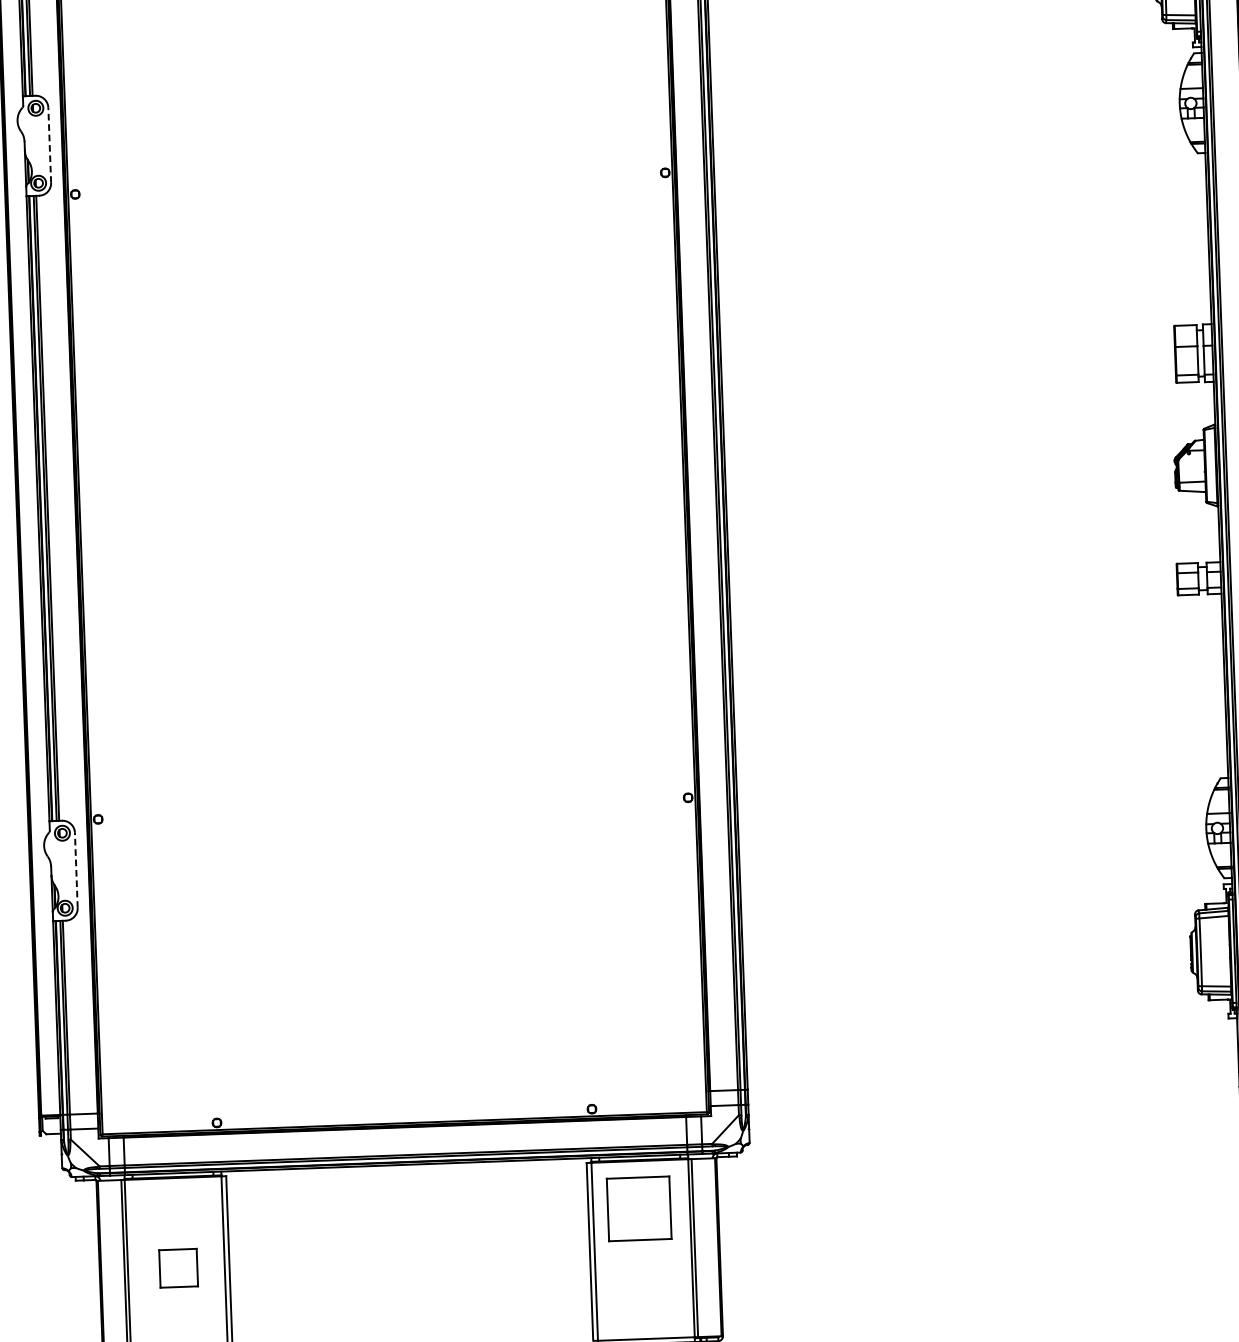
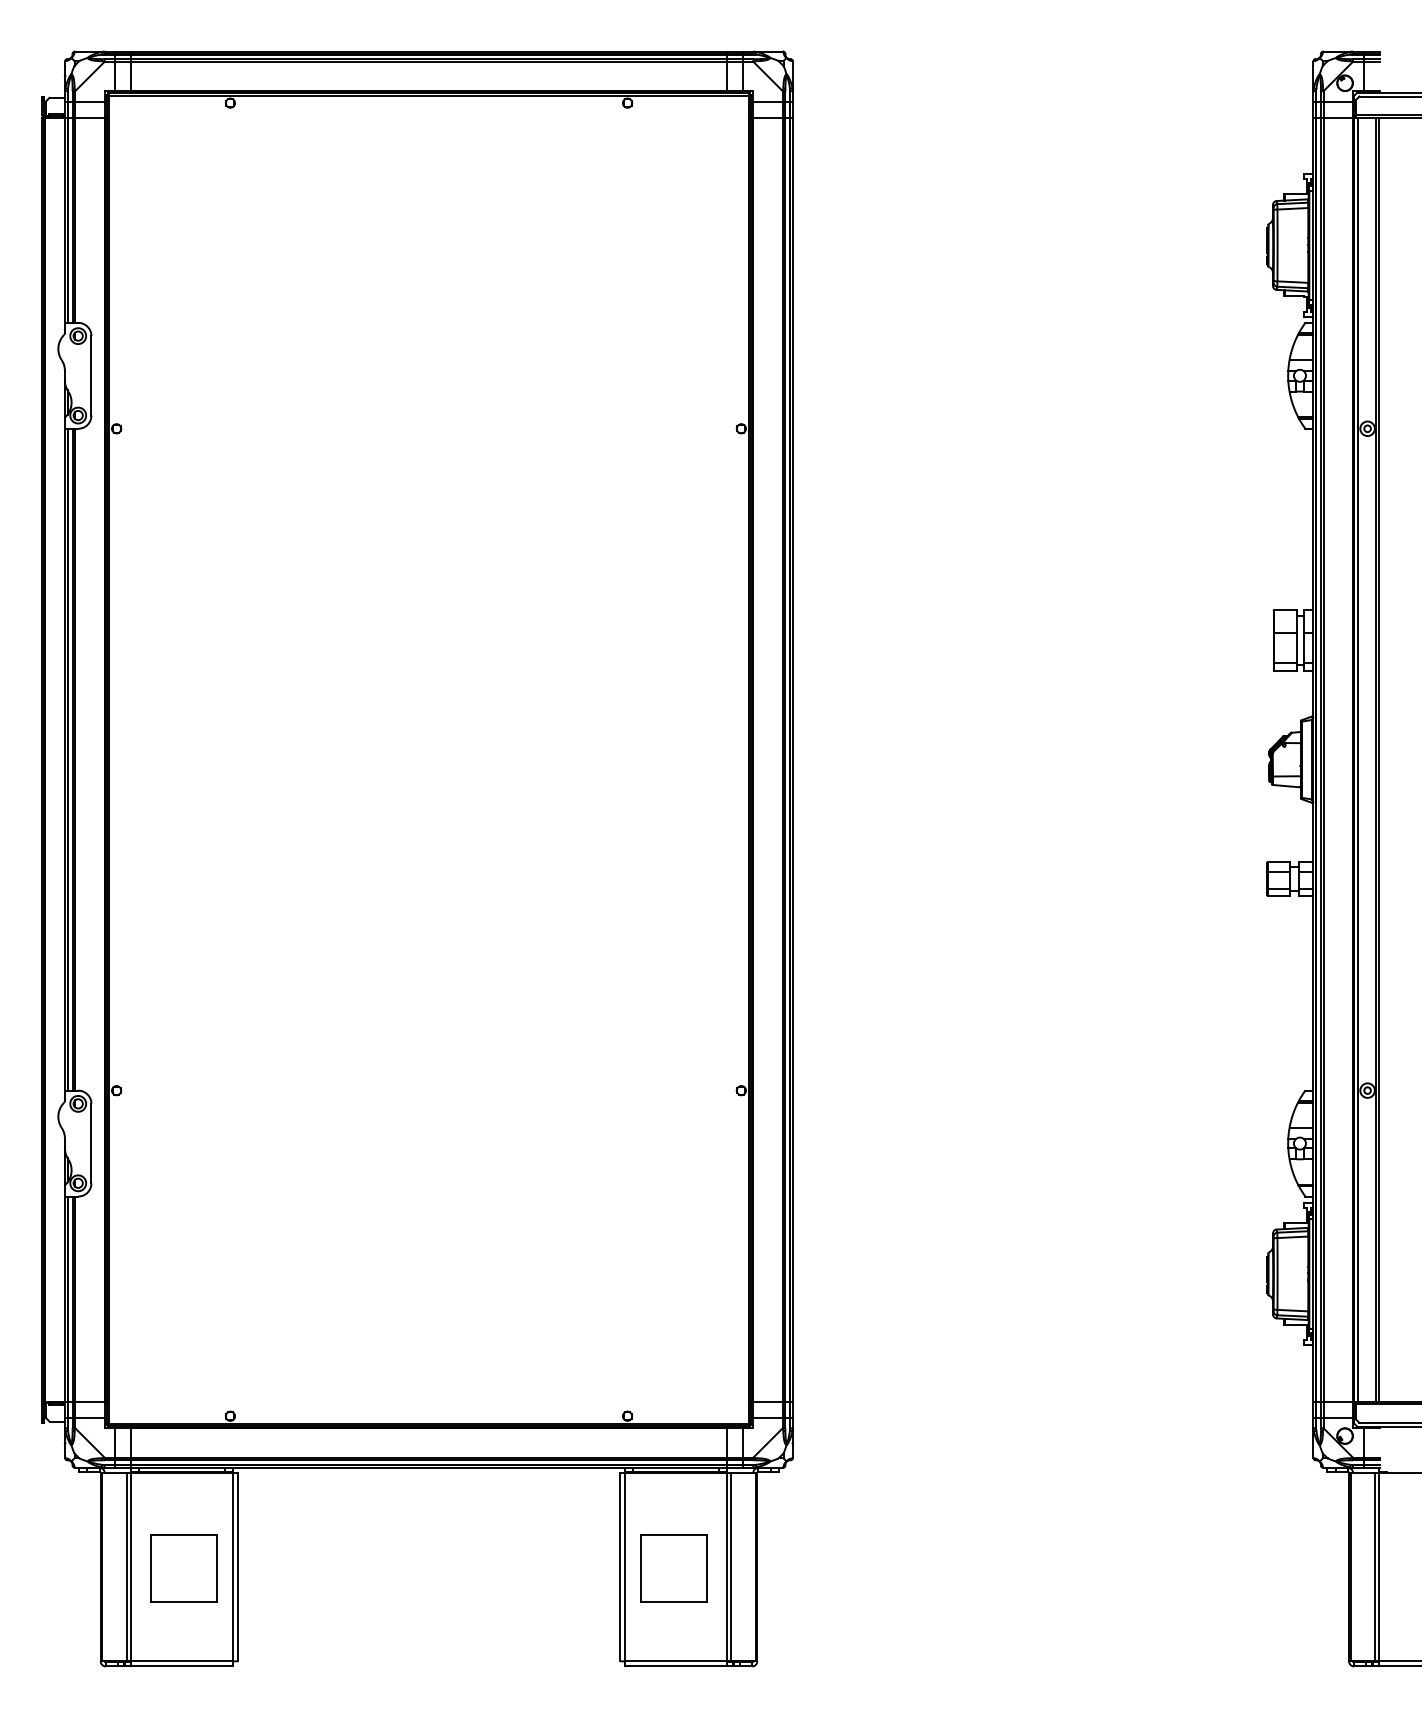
line: (49, 145) -> (91, 375), dashed -> solid
line: (76, 870) -> (91, 1143), dashed -> solid
part: (639, 1208) -> (673, 1568), moved
part: (177, 1268) -> (183, 1568), size x1.67

